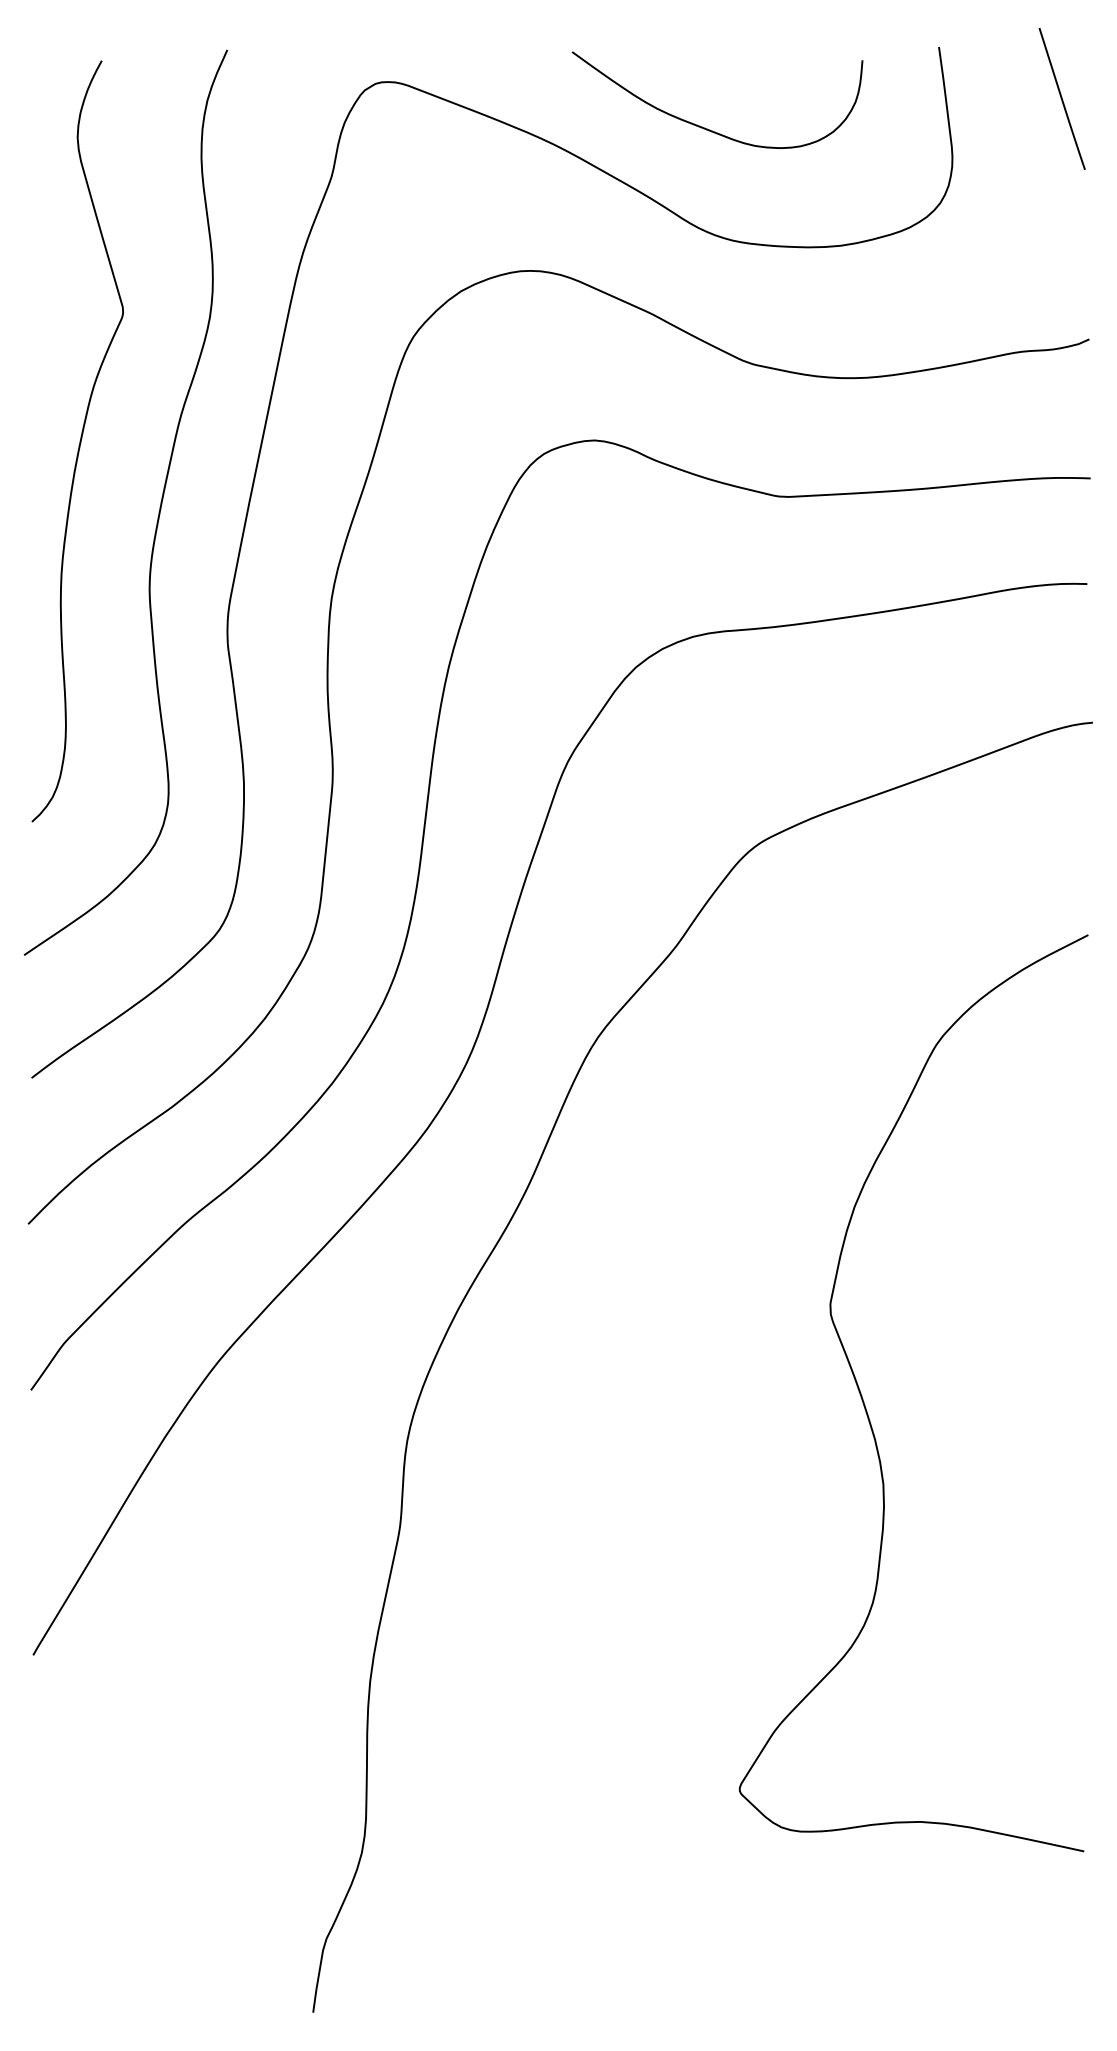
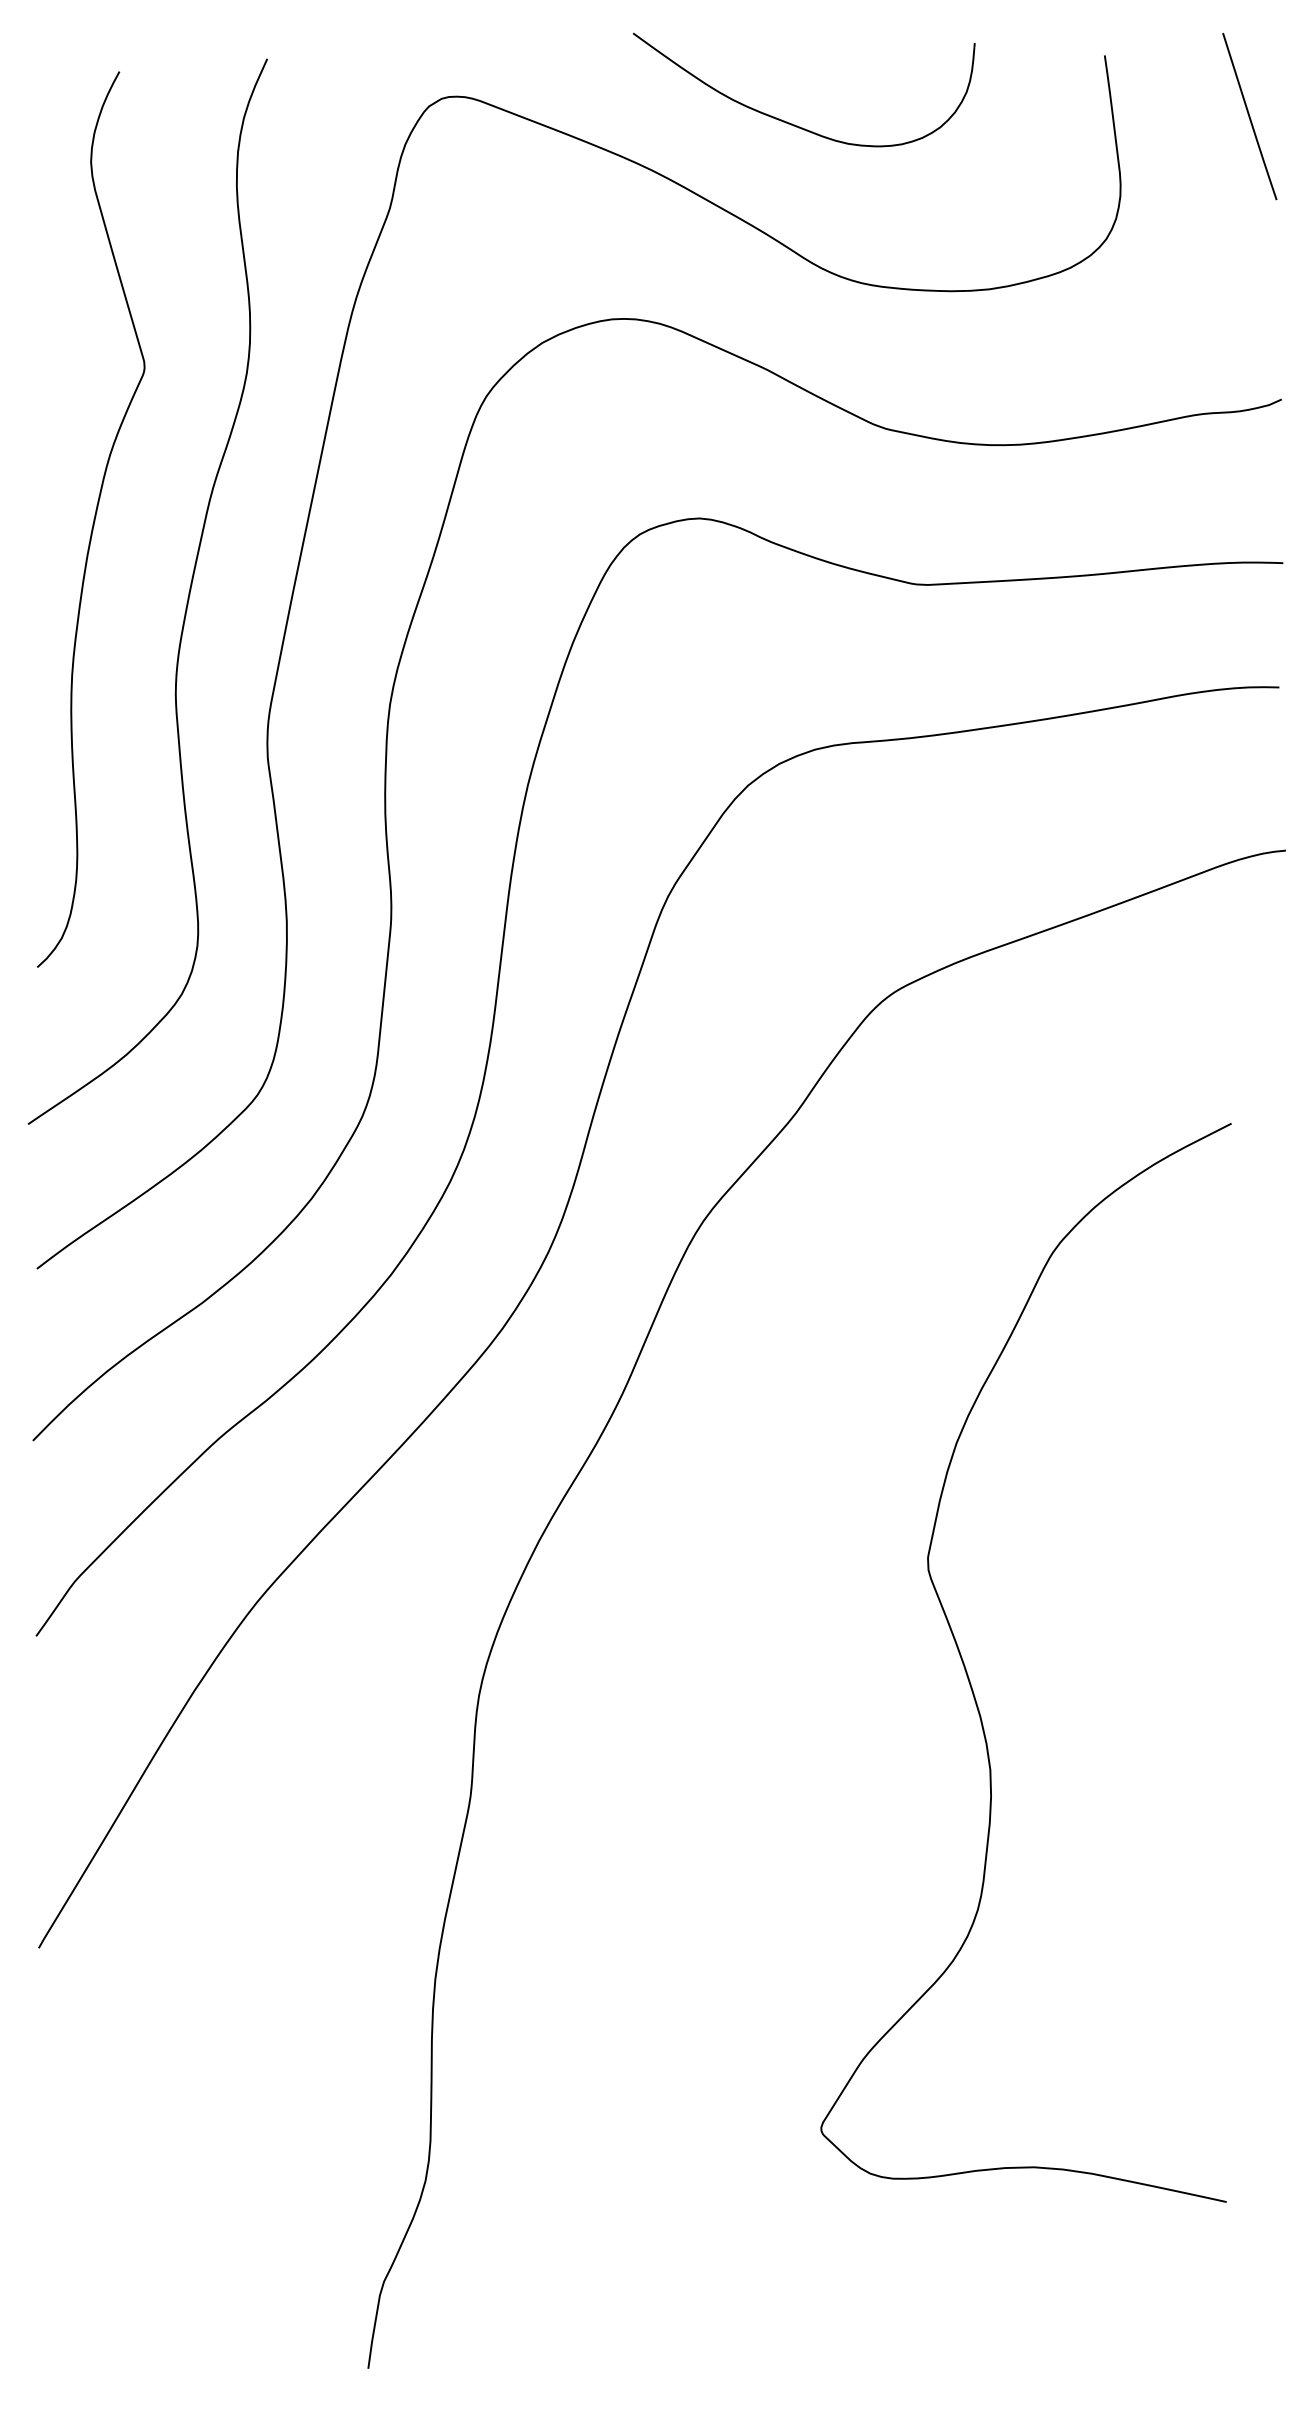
curve: (707, 128) -> (792, 123), moved
curve: (865, 1405) -> (969, 1677), moved

